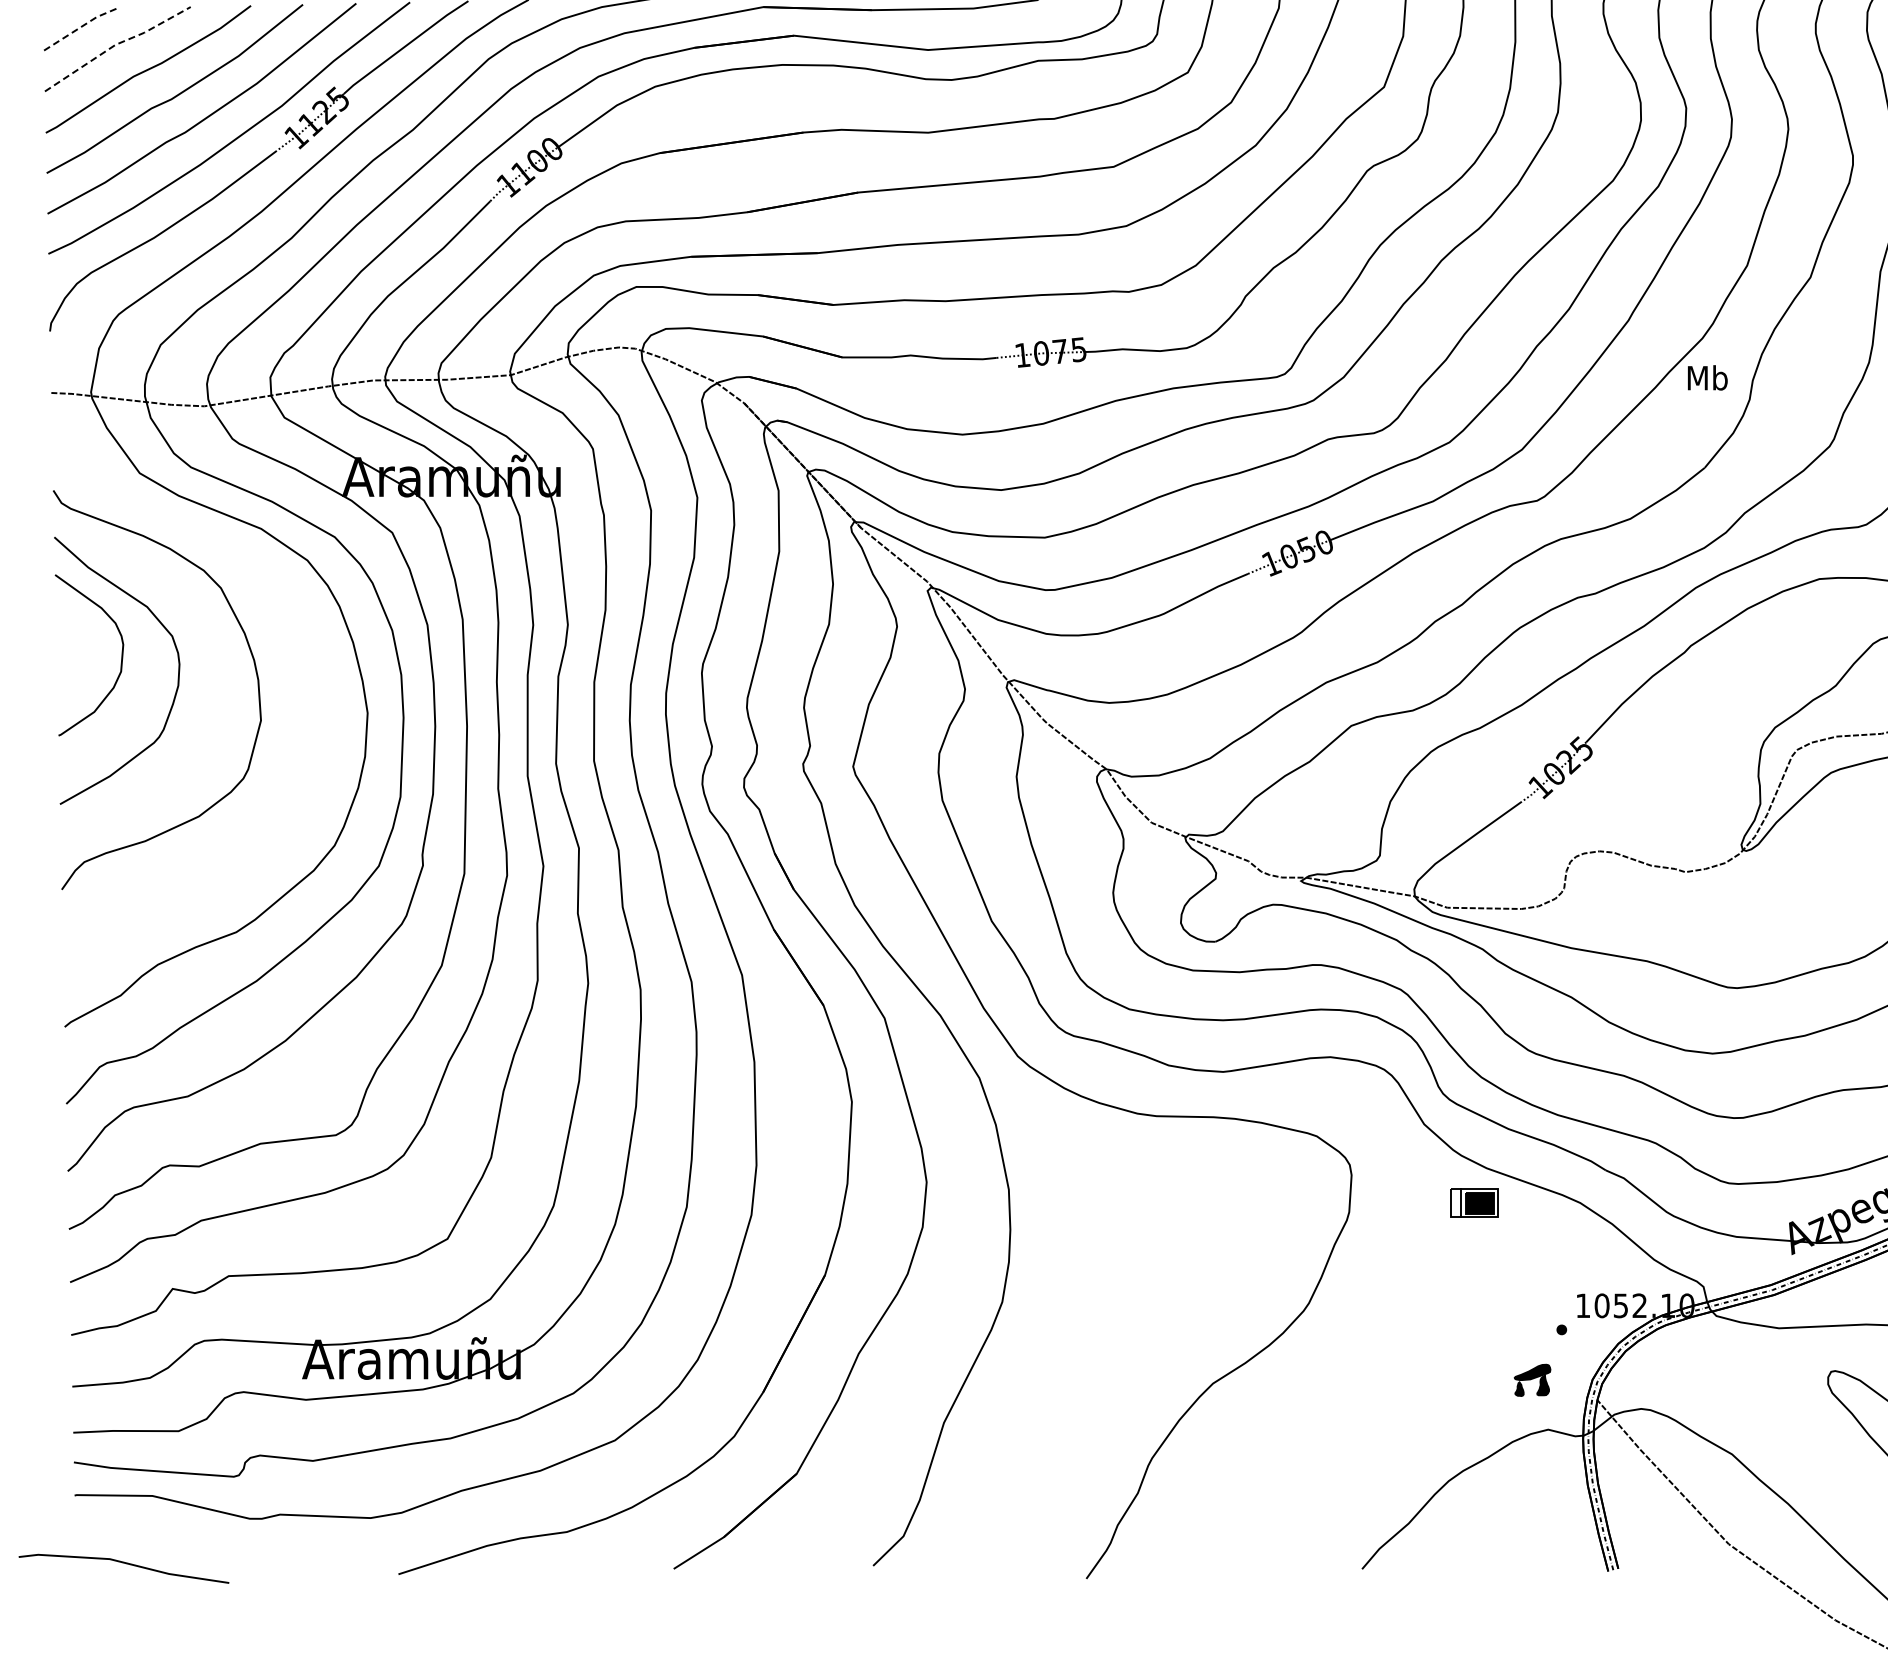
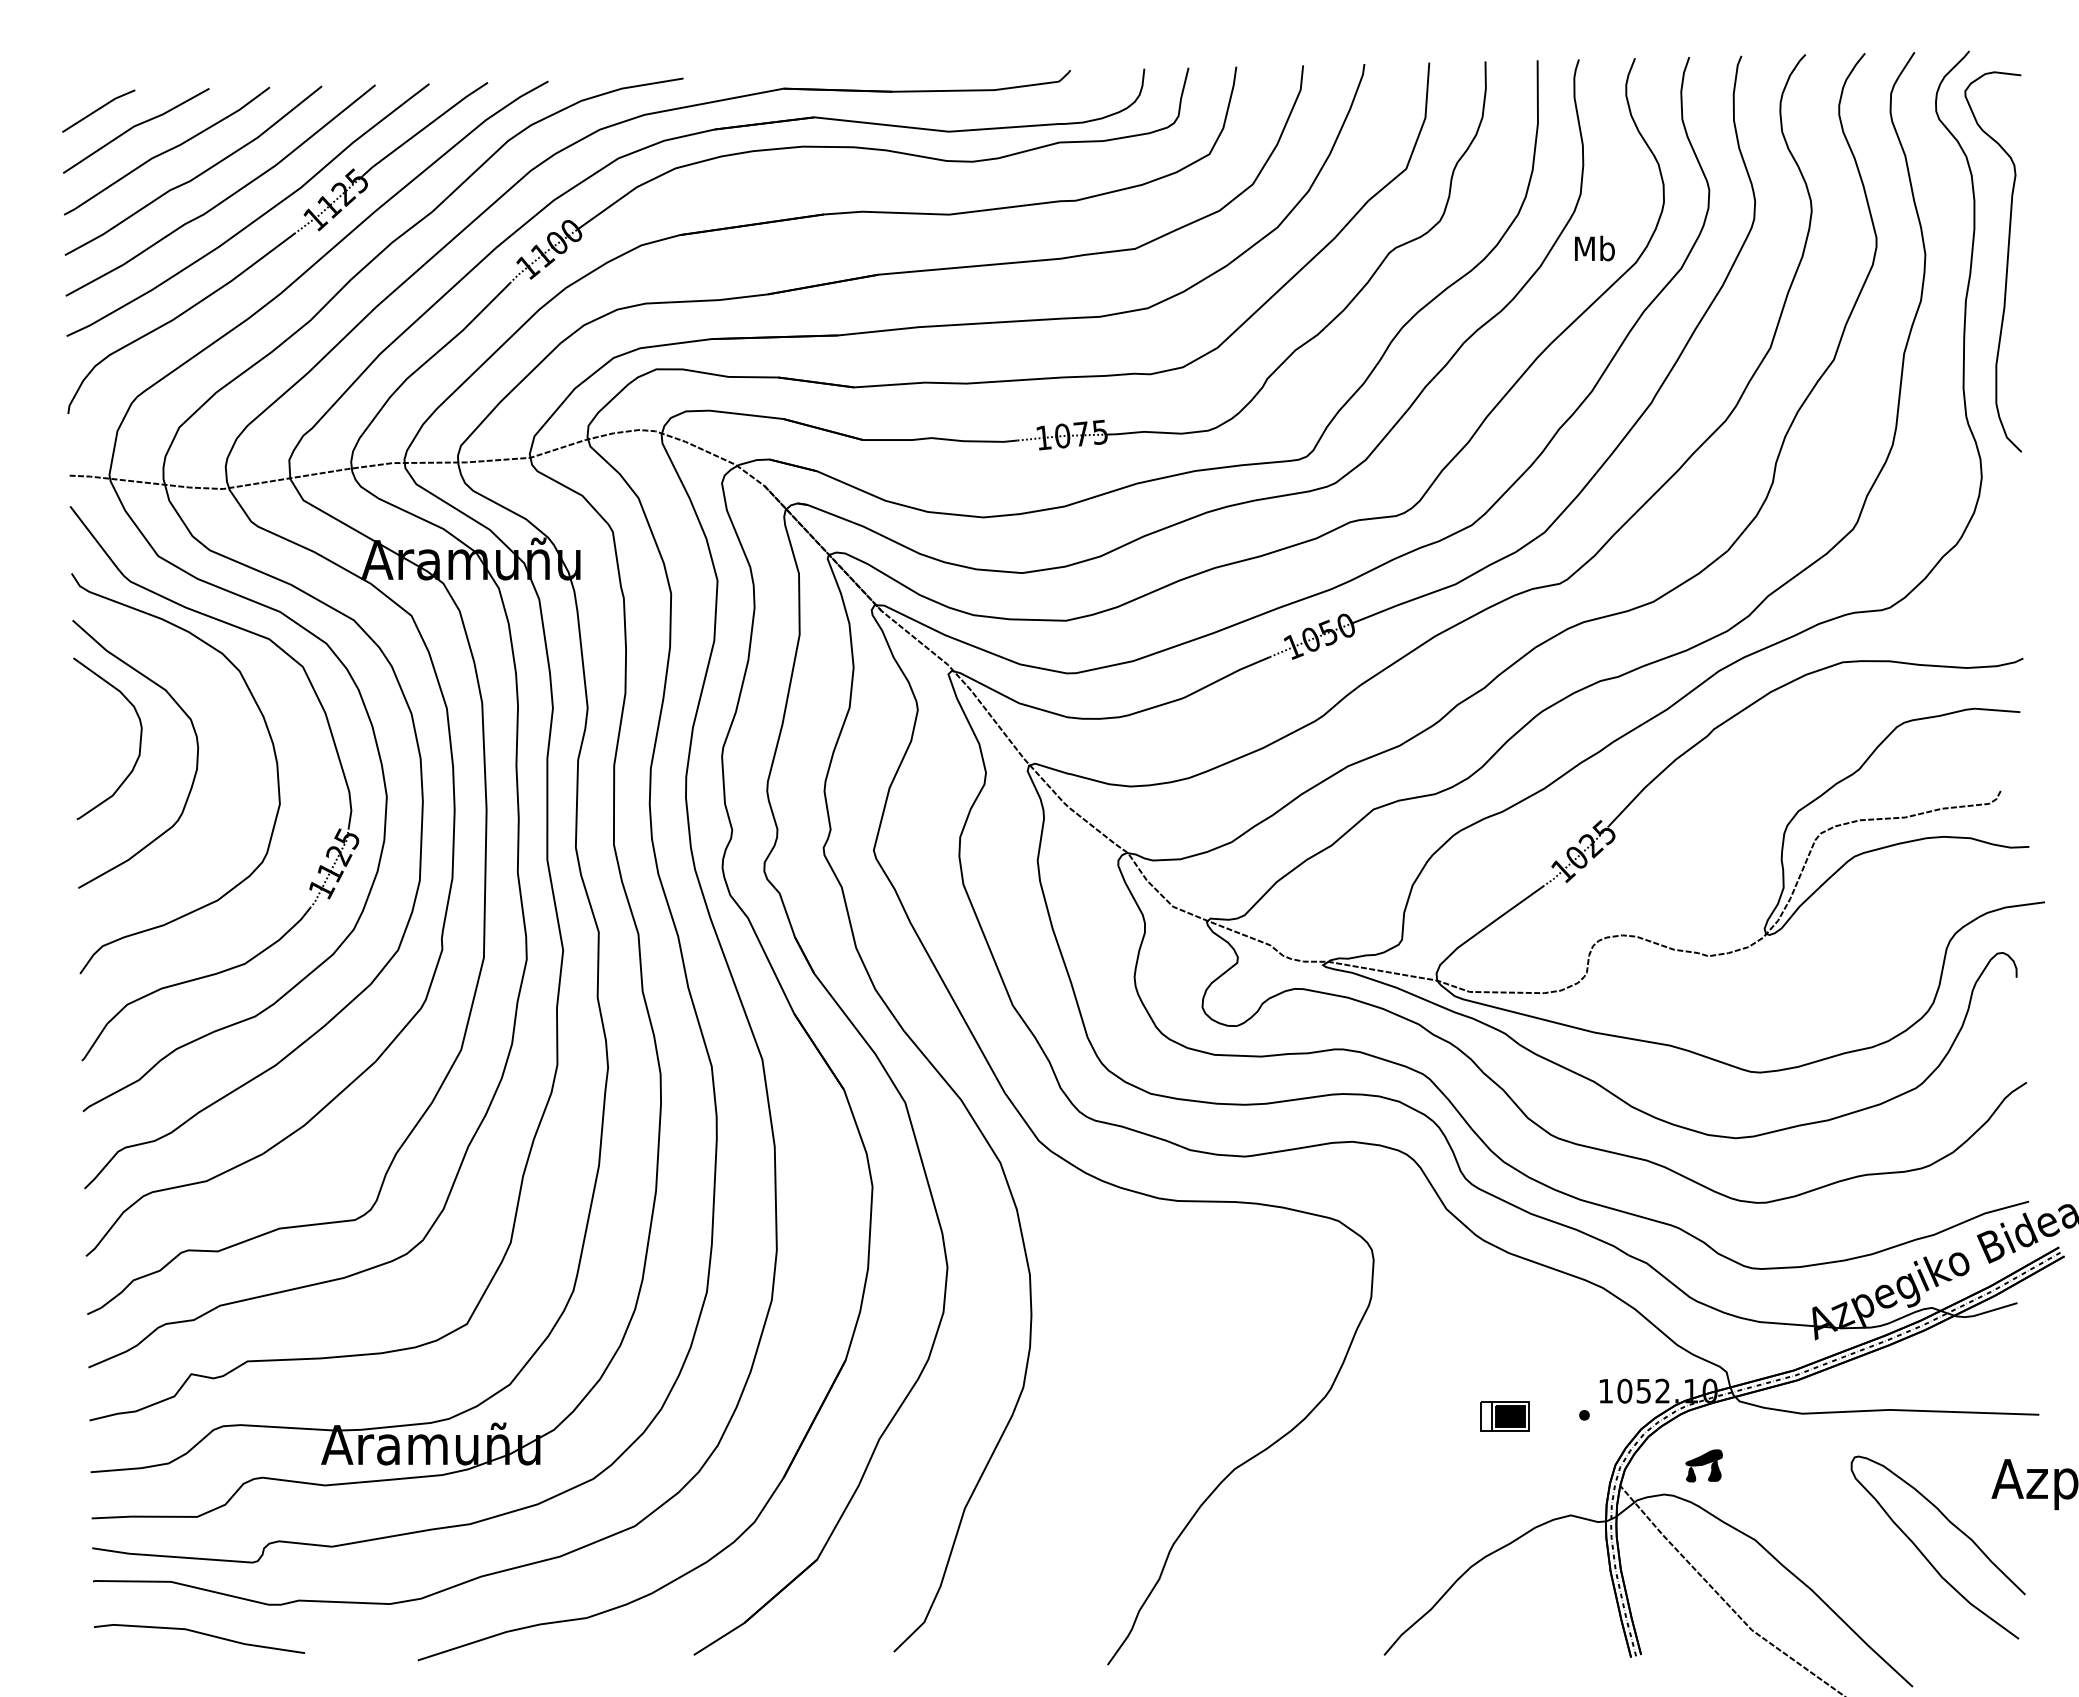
line: (80, 27) -> (98, 109), dashed -> solid
line: (116, 44) -> (134, 126), dashed -> solid
text: (1707, 377) -> (1594, 248), moved
part: (315, 664) -> (334, 747), added
part: (1474, 1203) -> (1504, 1416), moved
part: (1531, 1379) -> (1703, 1465), moved
line: (125, 1564) -> (201, 1634), moved

